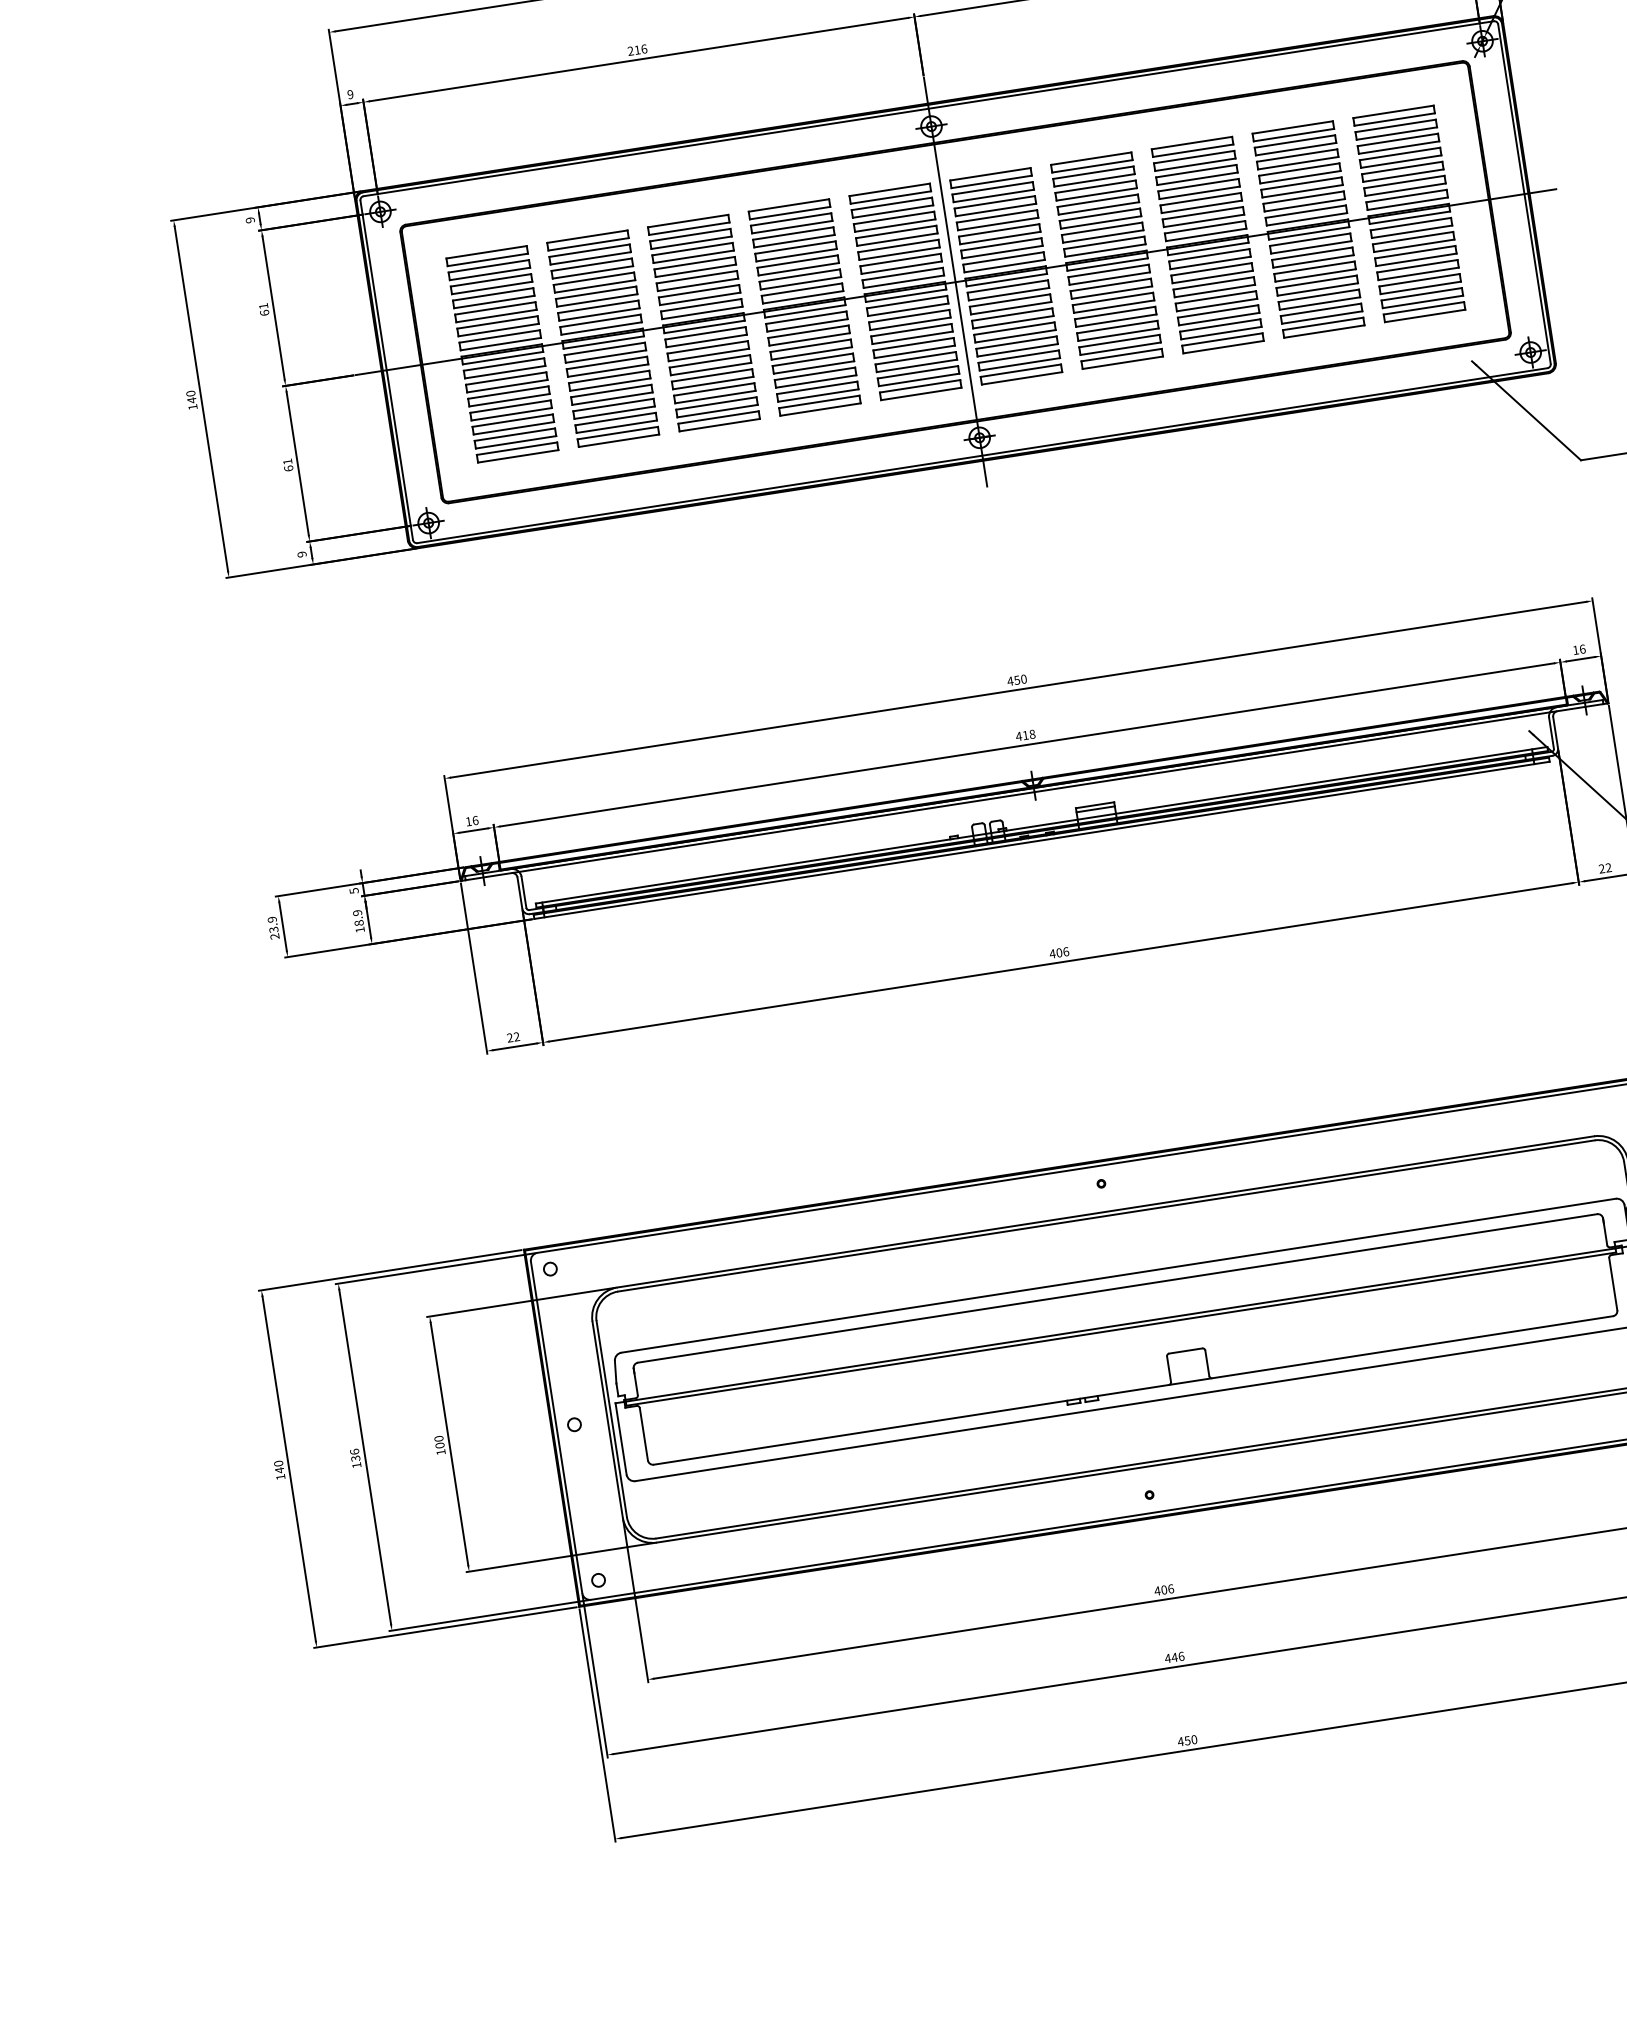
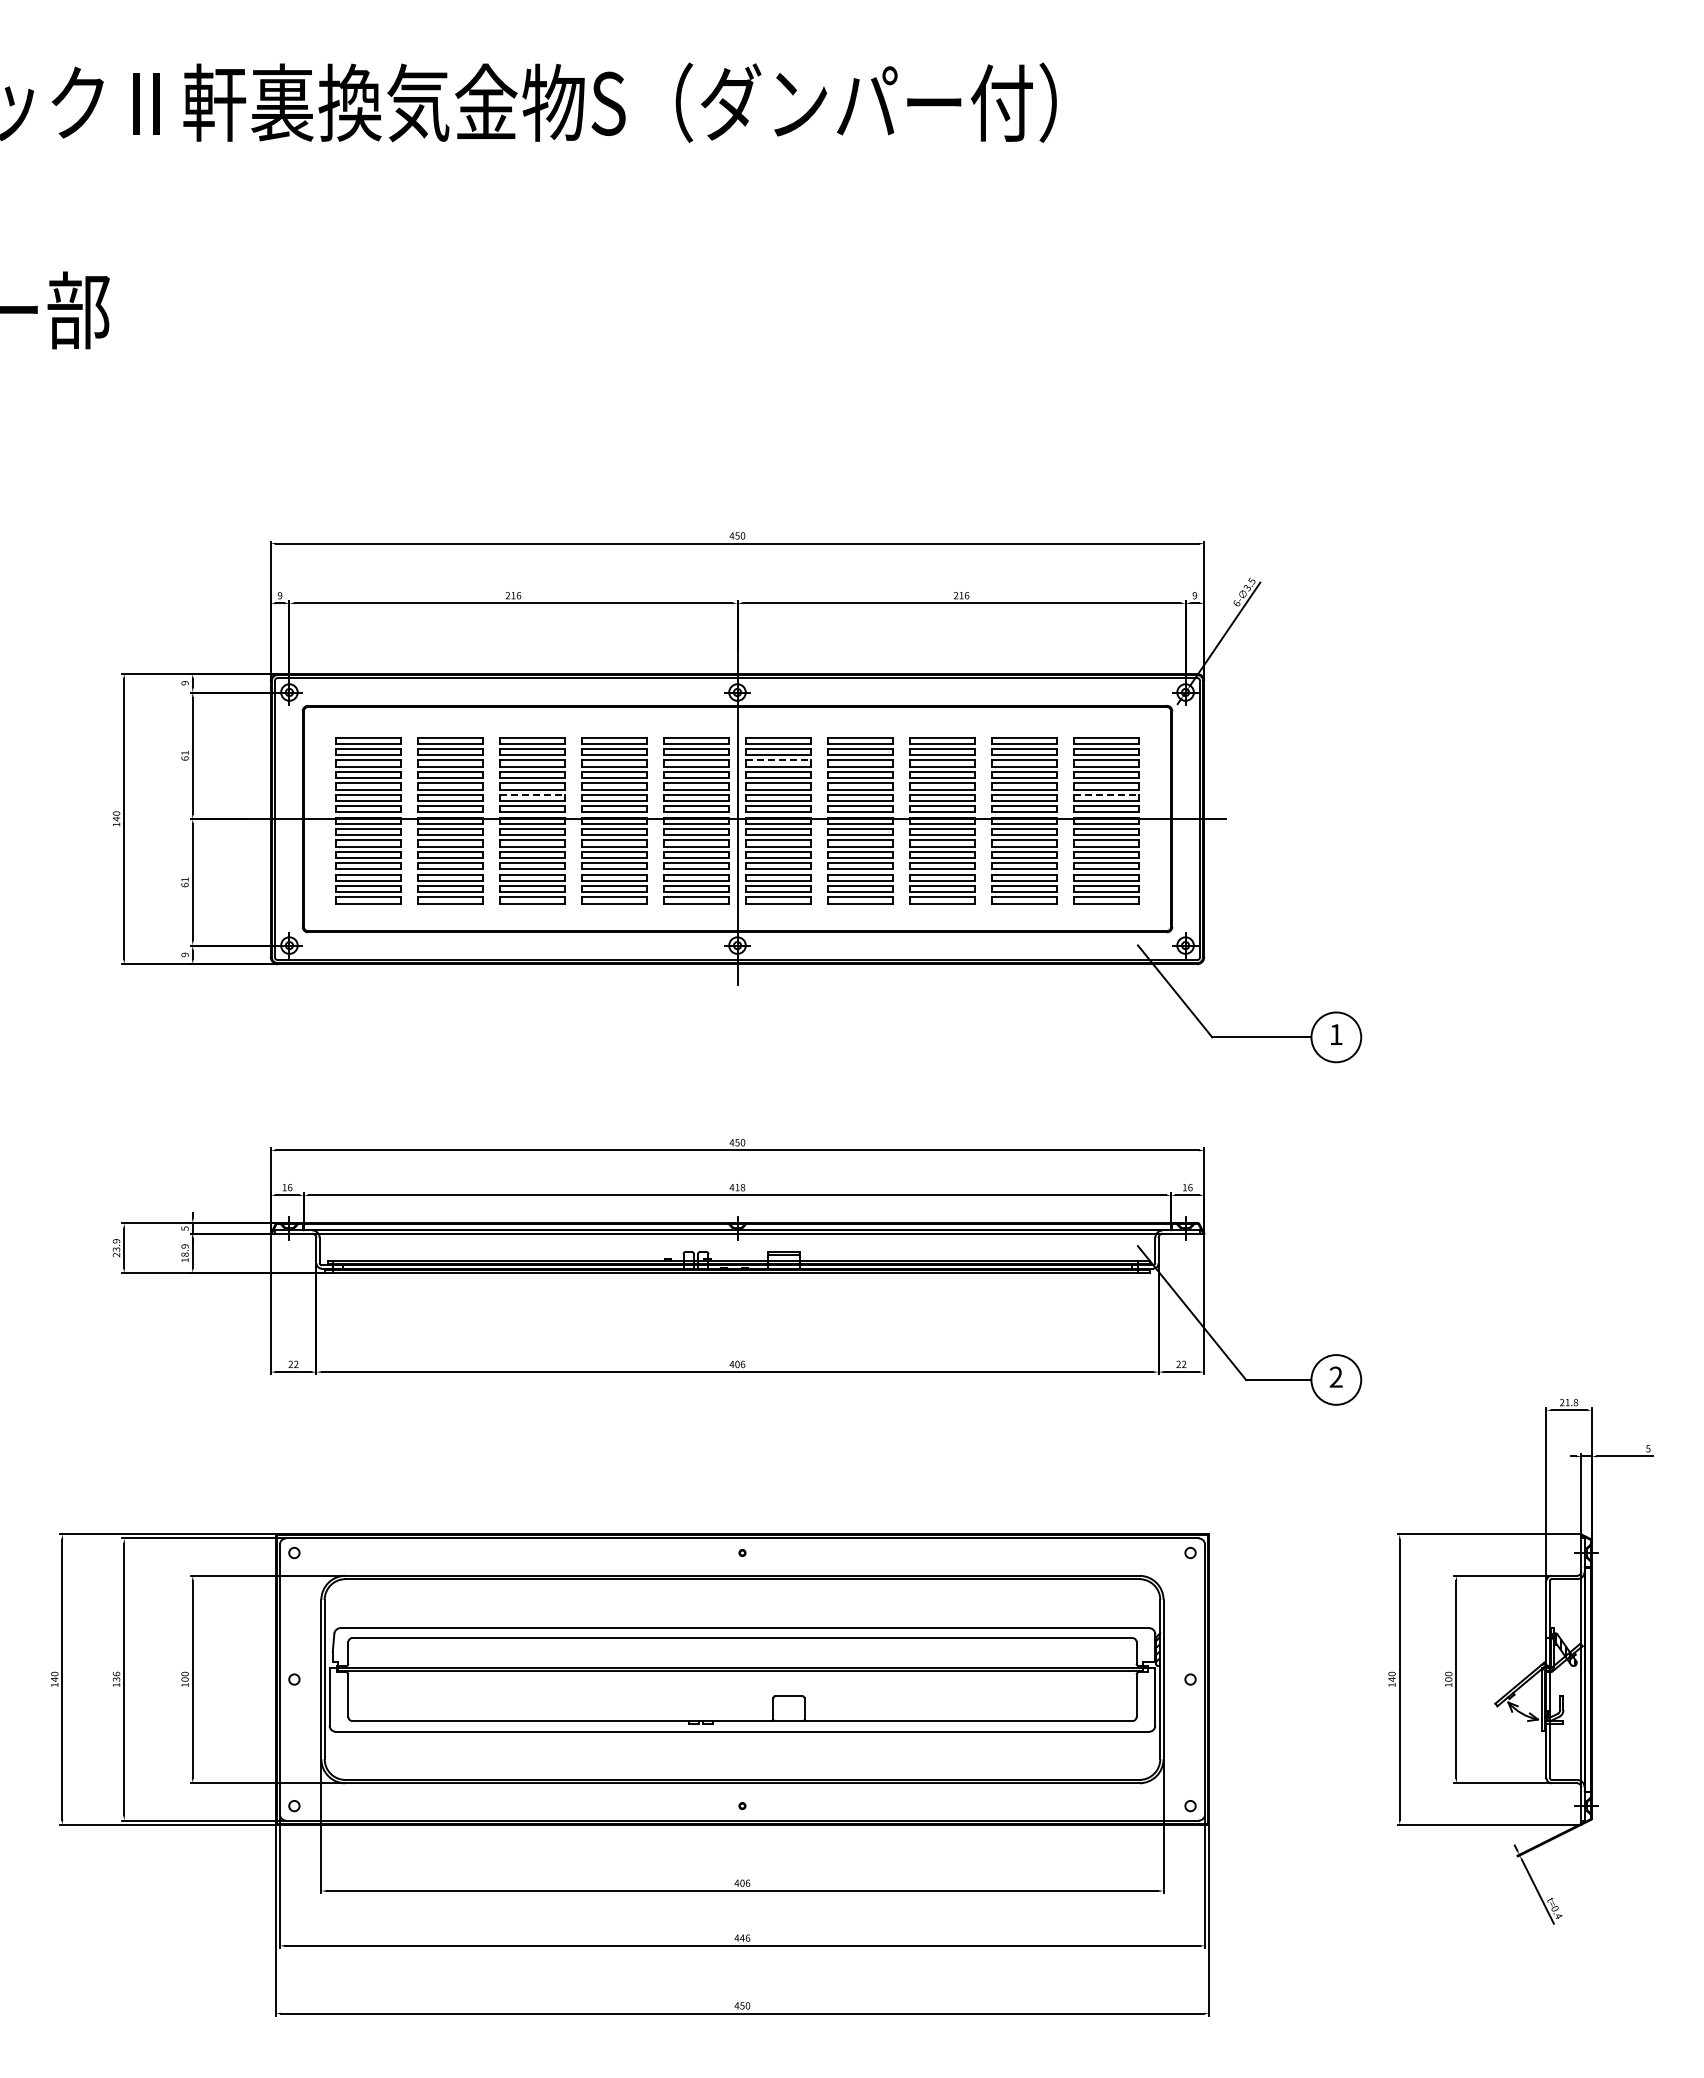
line: (1404, 181) -> (1106, 794), solid -> dashed
line: (994, 202) -> (778, 760), solid -> dashed
line: (698, 291) -> (532, 794), solid -> dashed

